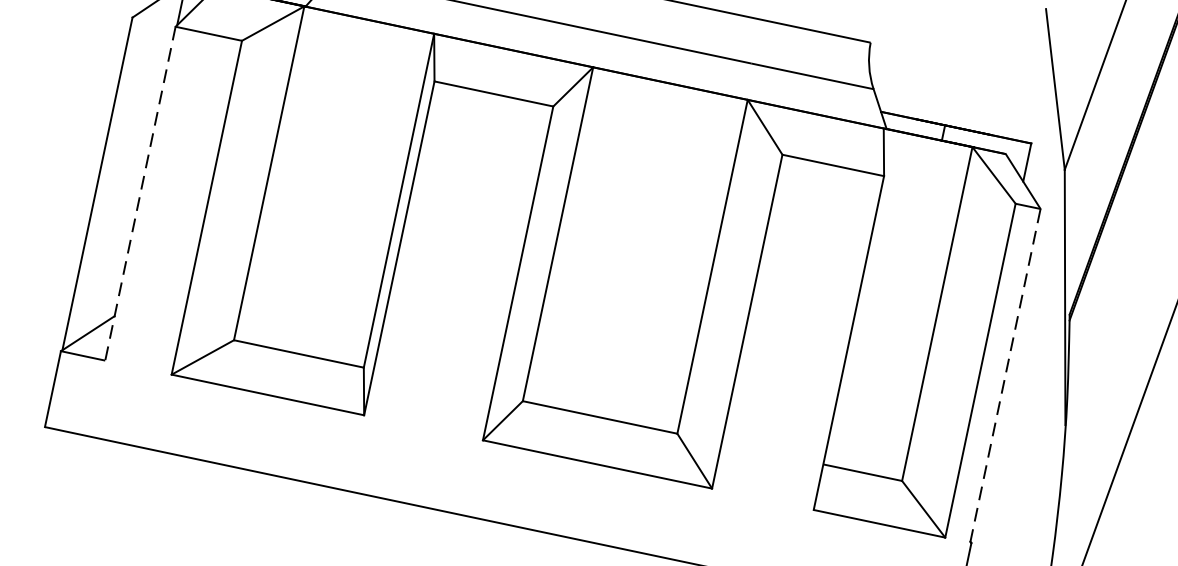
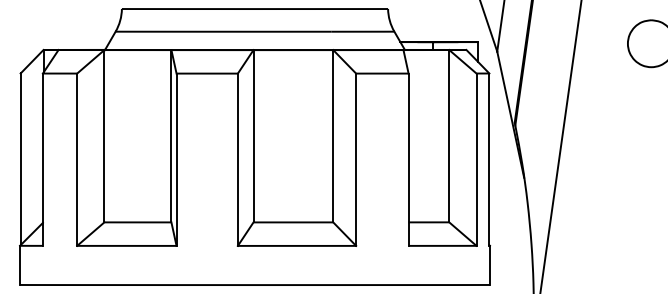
line: (139, 195) -> (42, 160), dashed -> solid
line: (1005, 375) -> (489, 159), dashed -> solid

